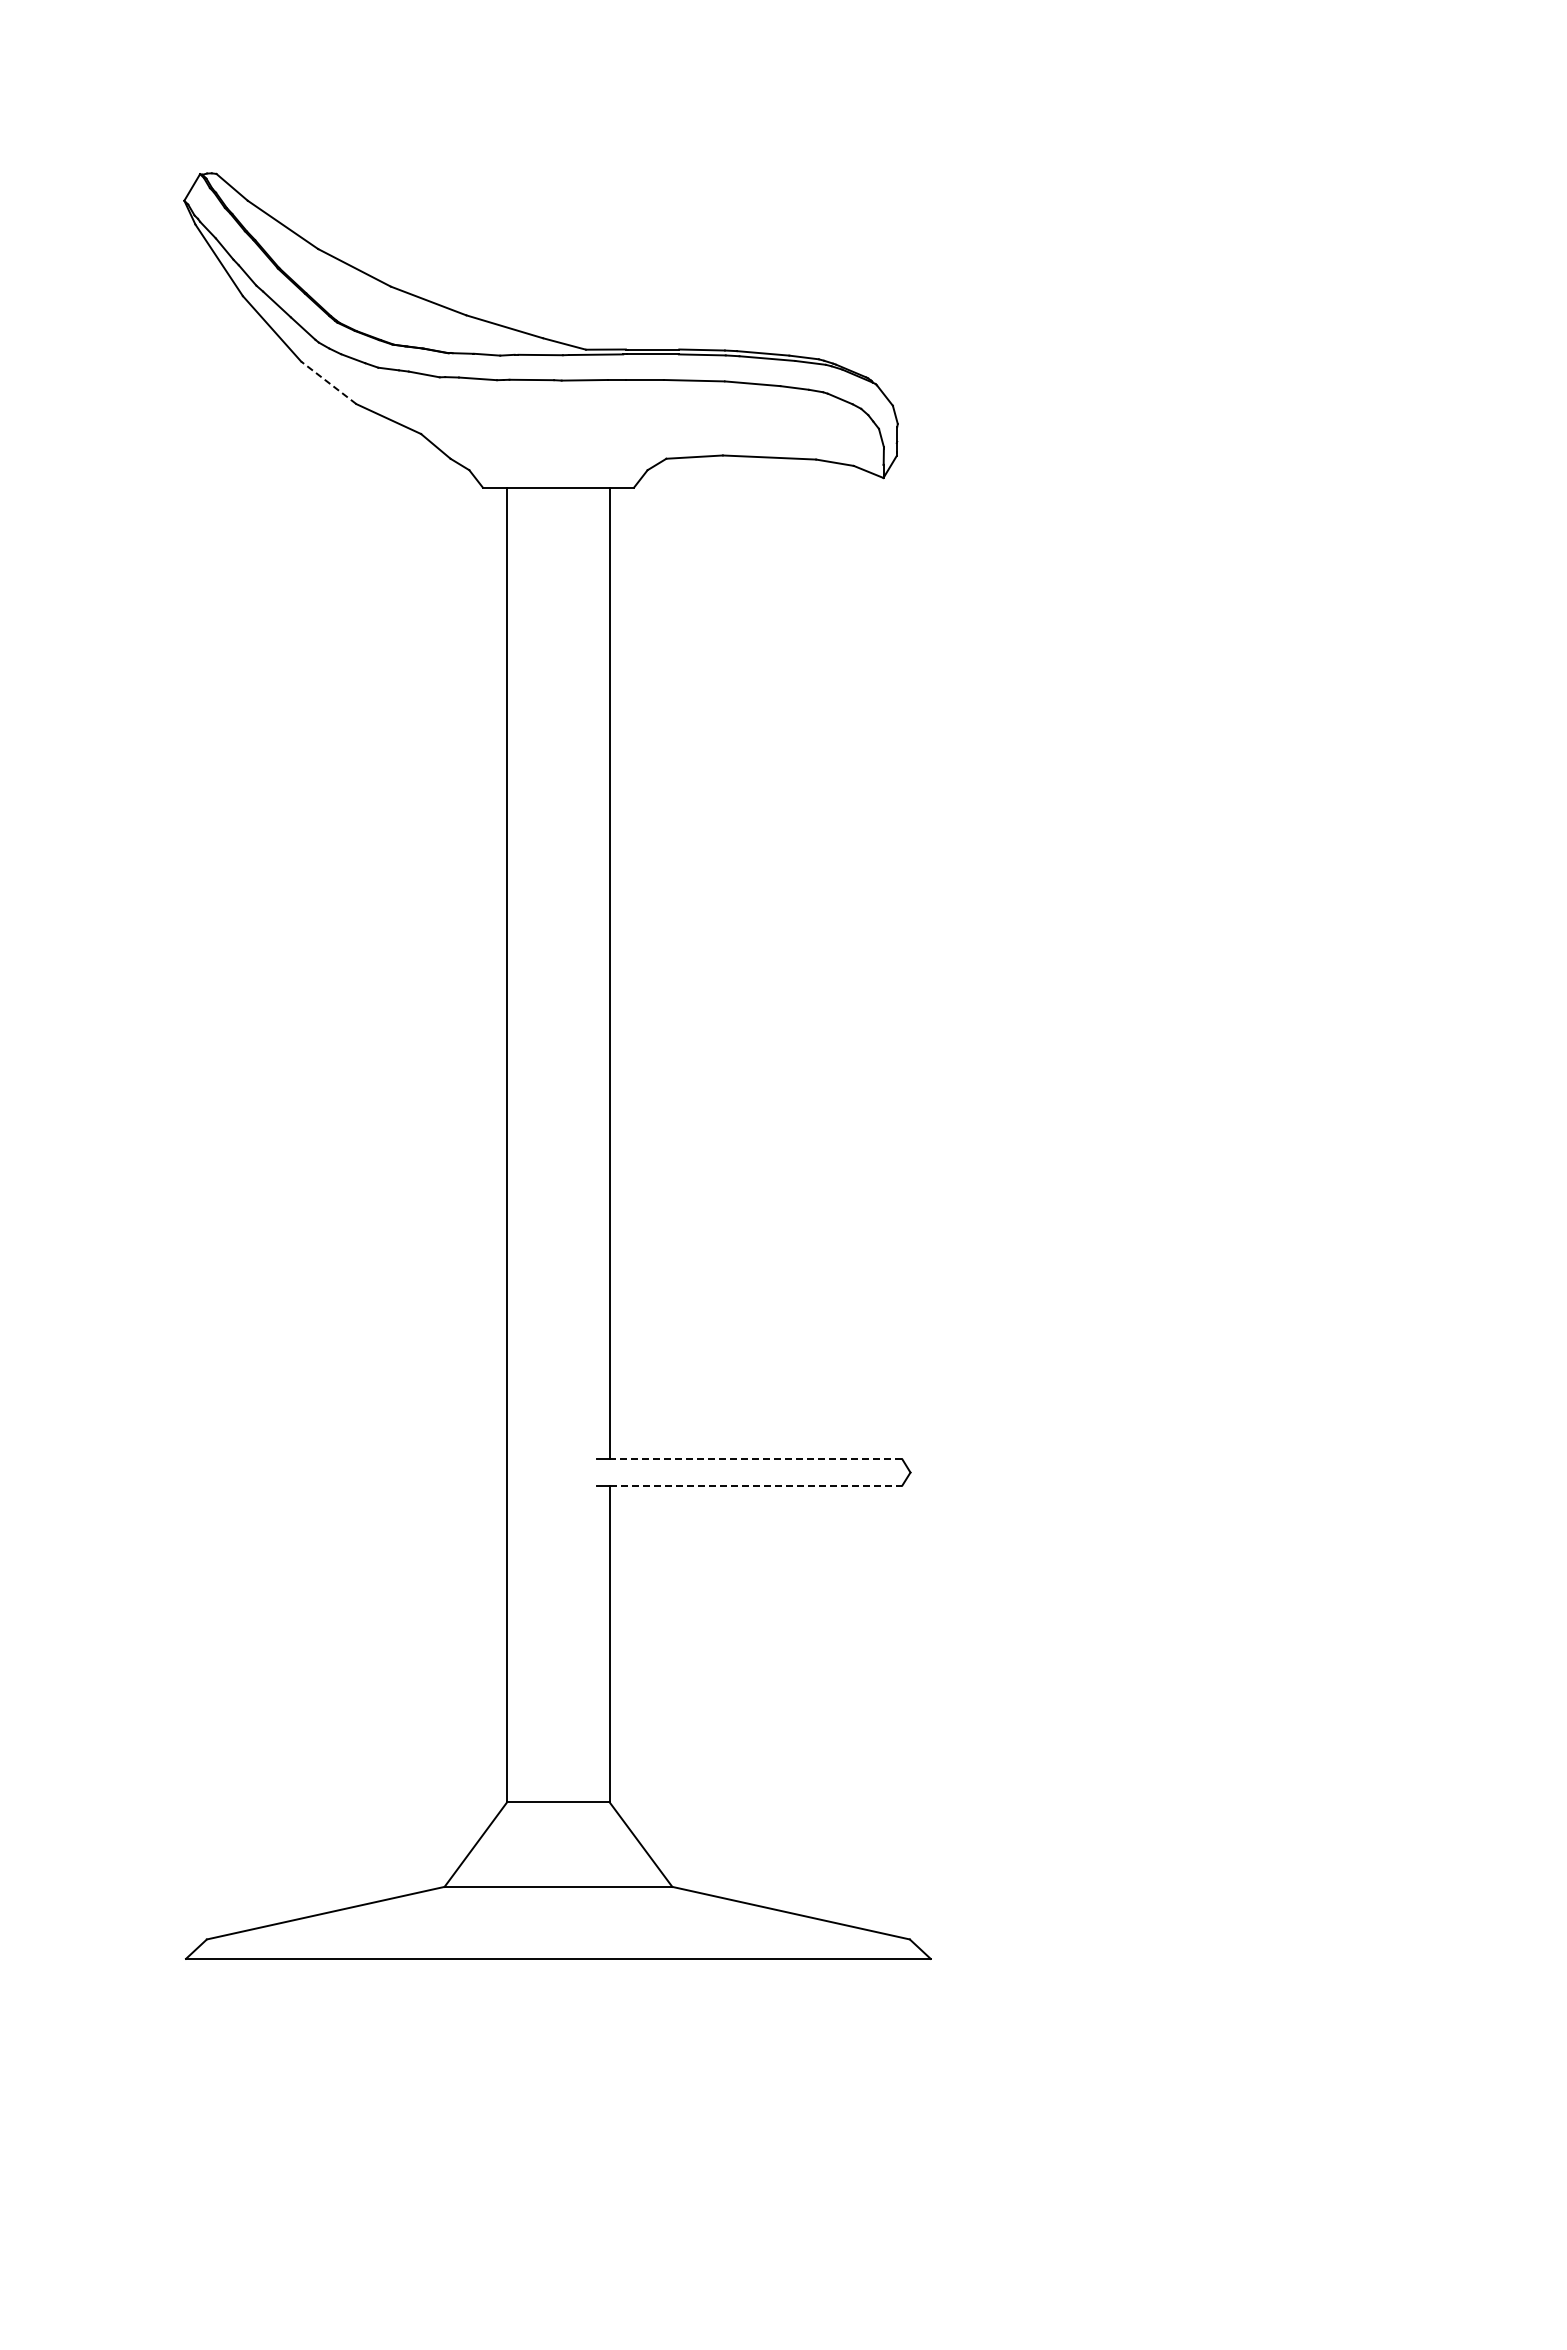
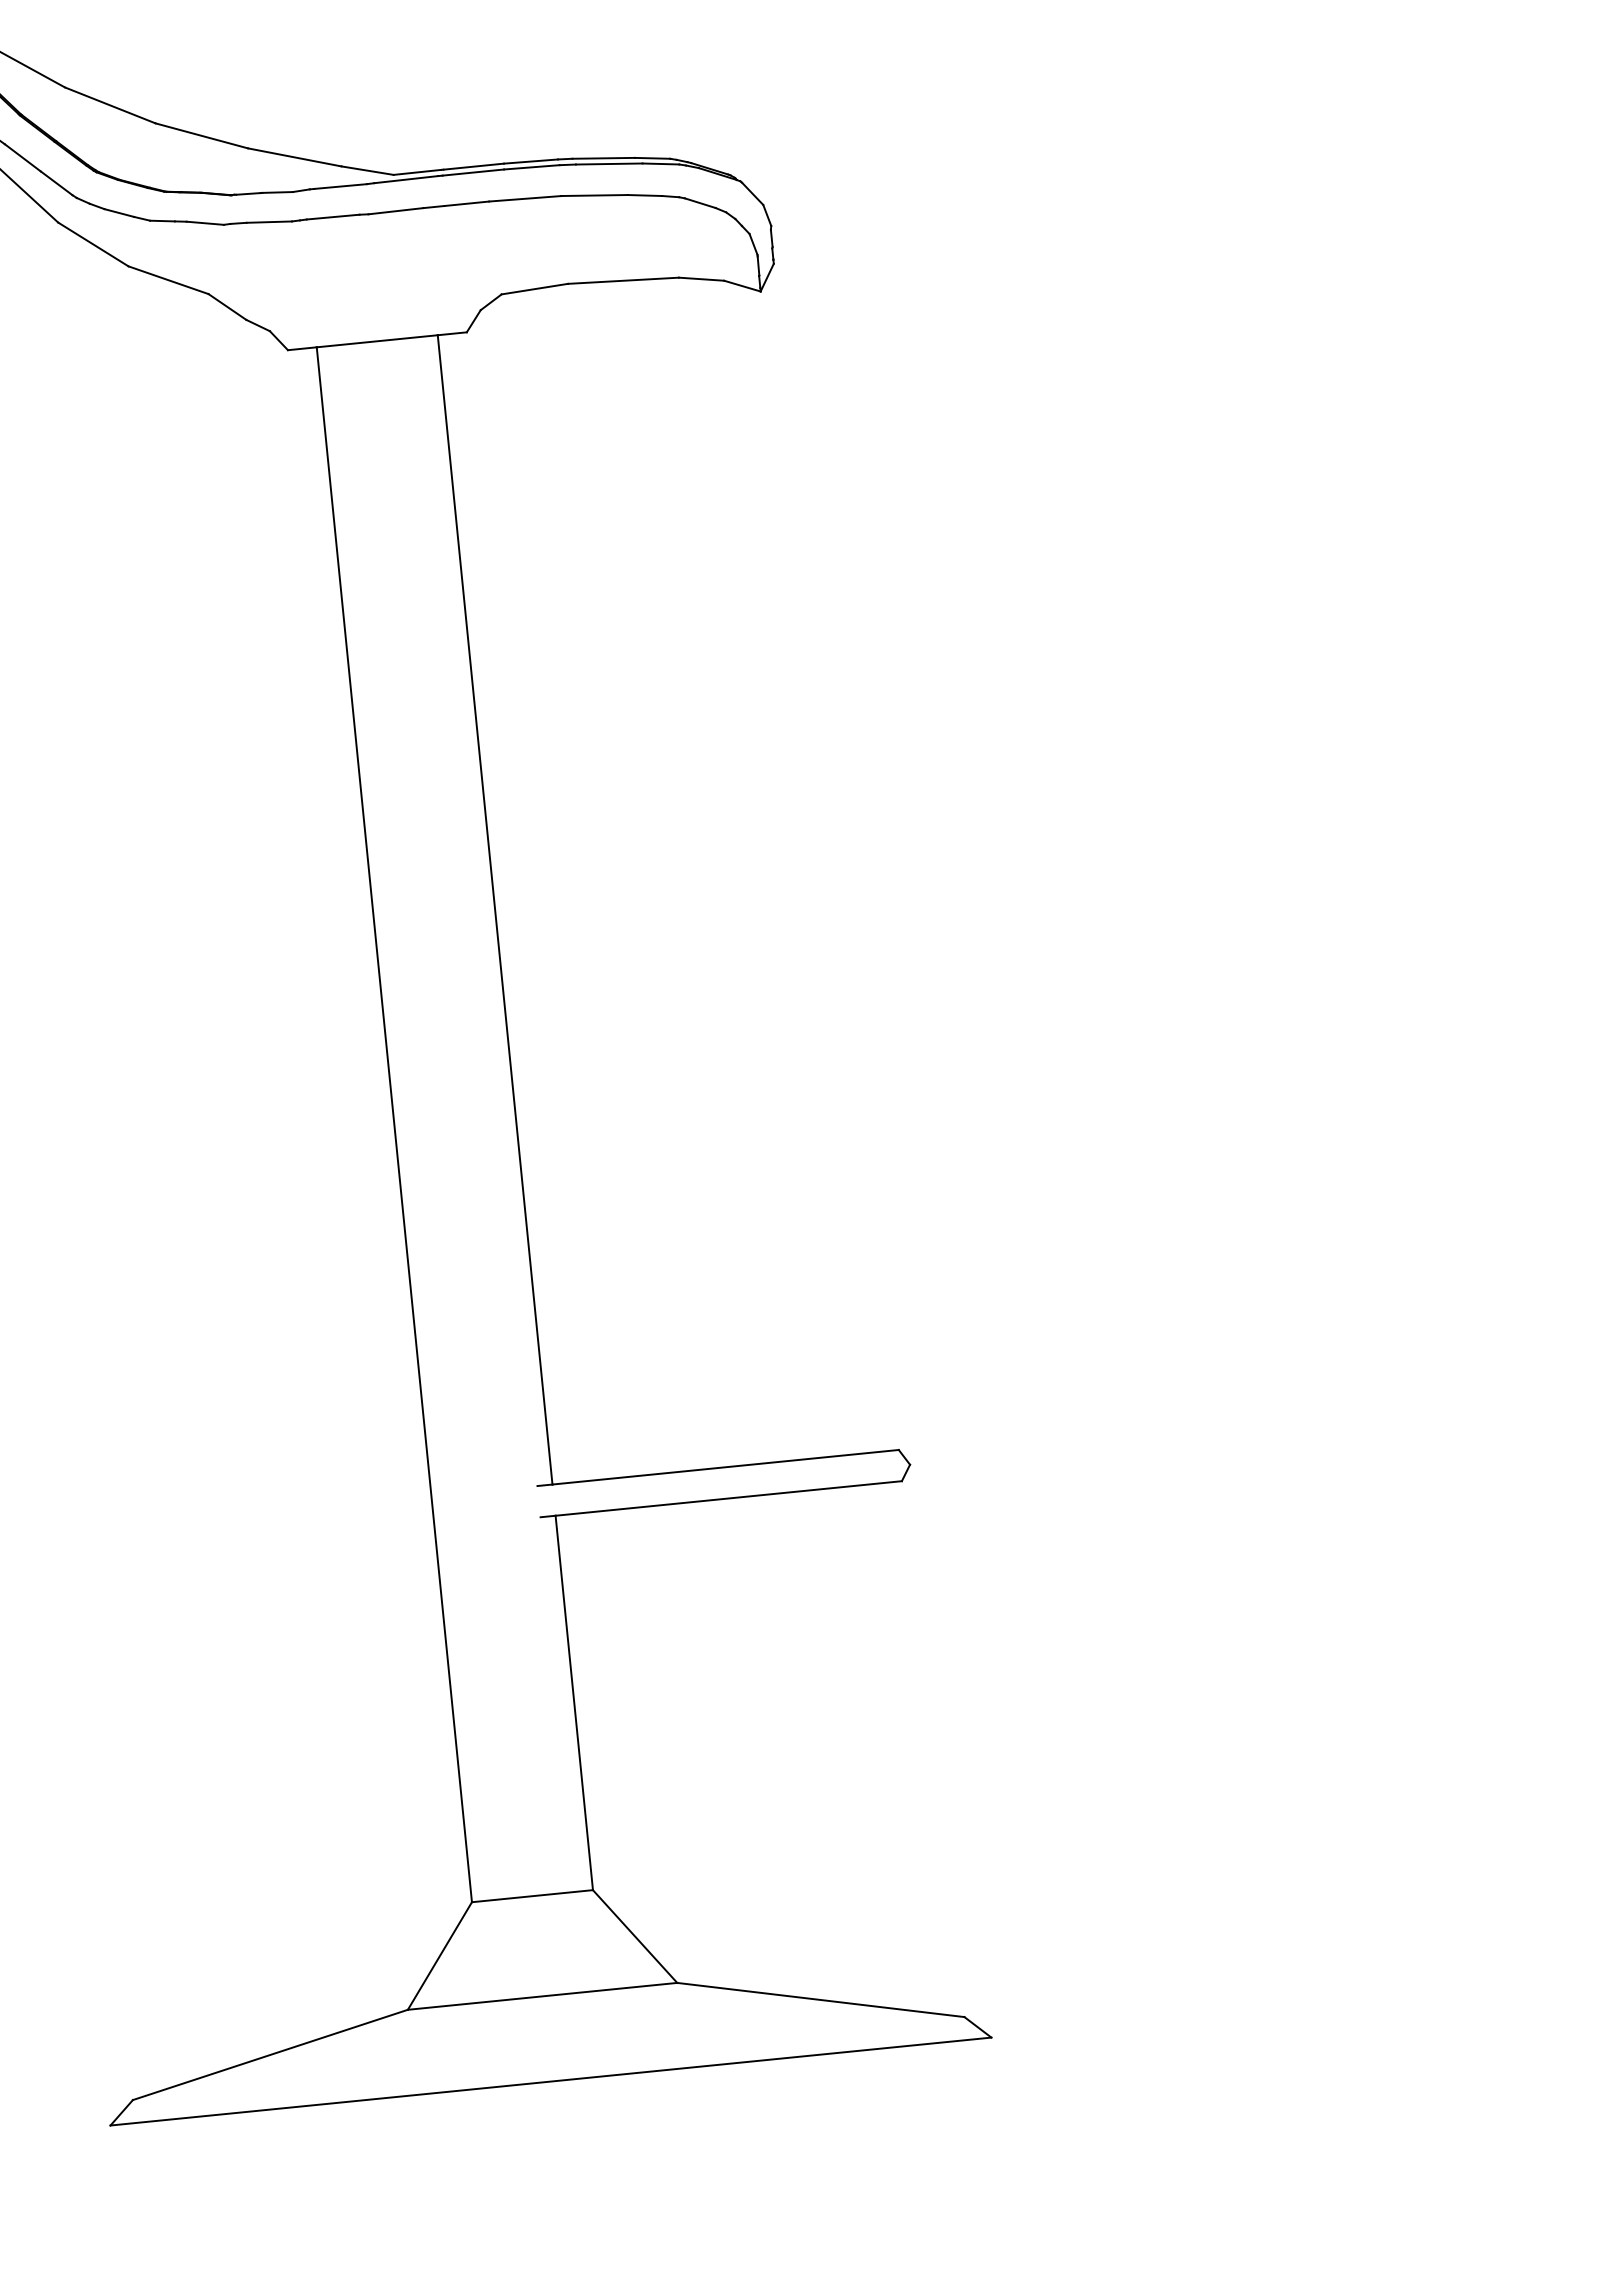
line: (328, 382) -> (92, 244), dashed -> solid
line: (755, 1459) -> (725, 1467), dashed -> solid
line: (756, 1485) -> (729, 1498), dashed -> solid

